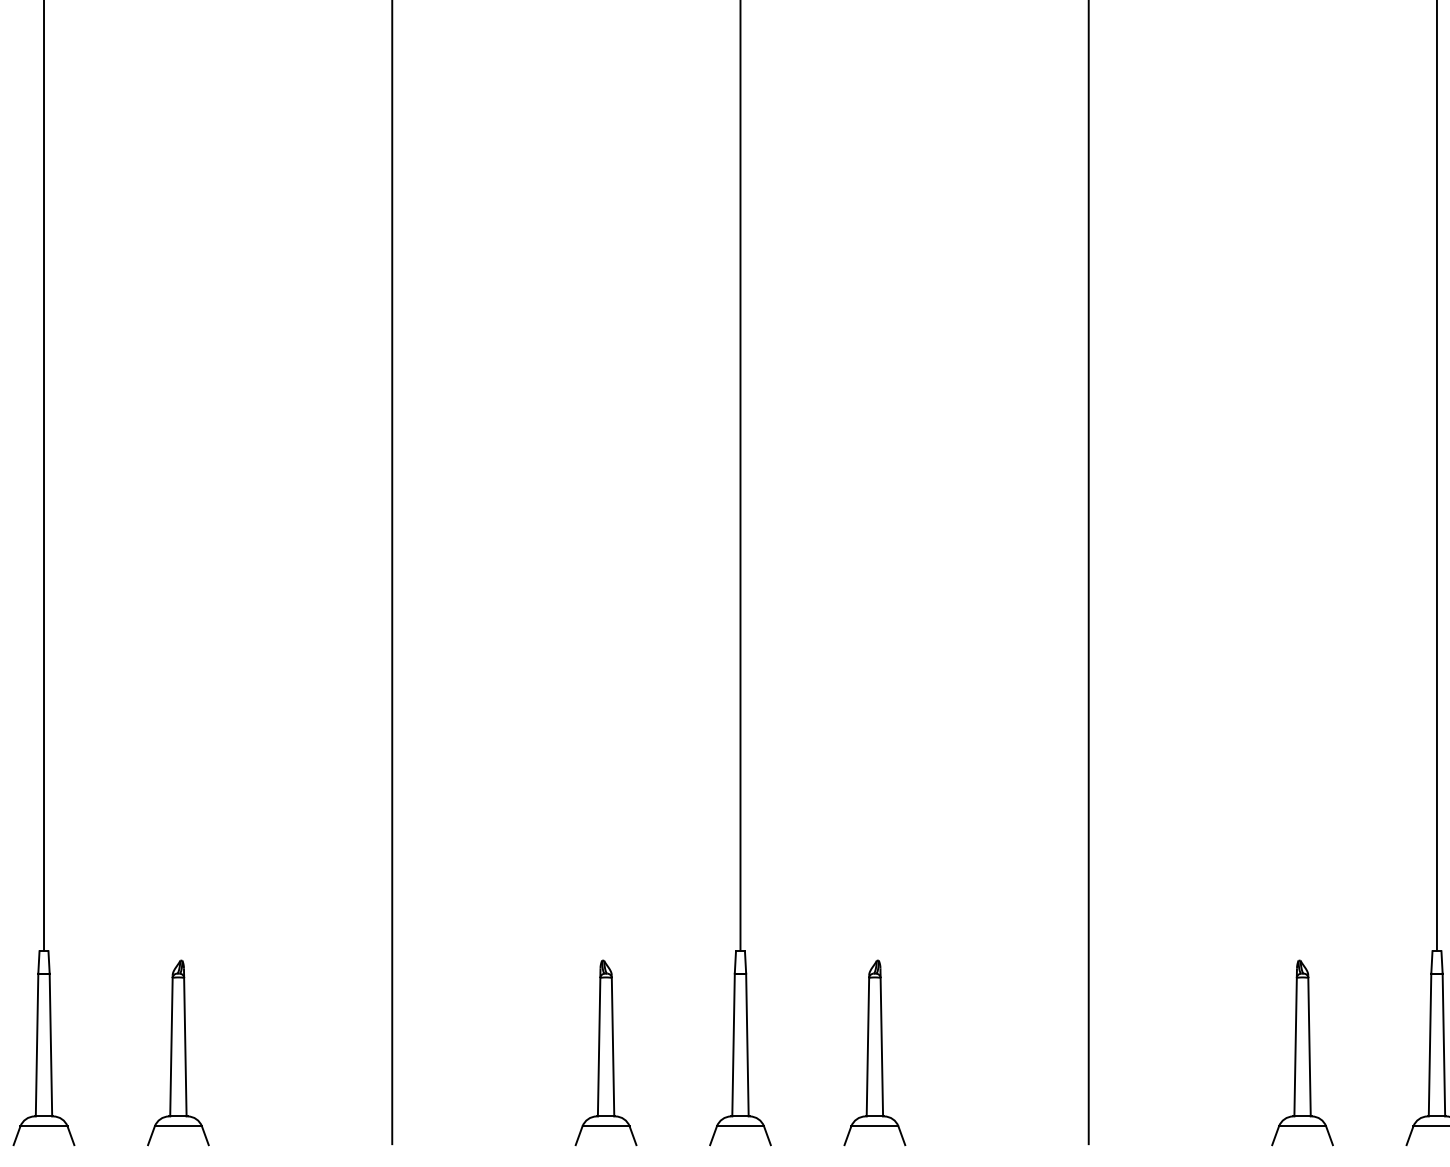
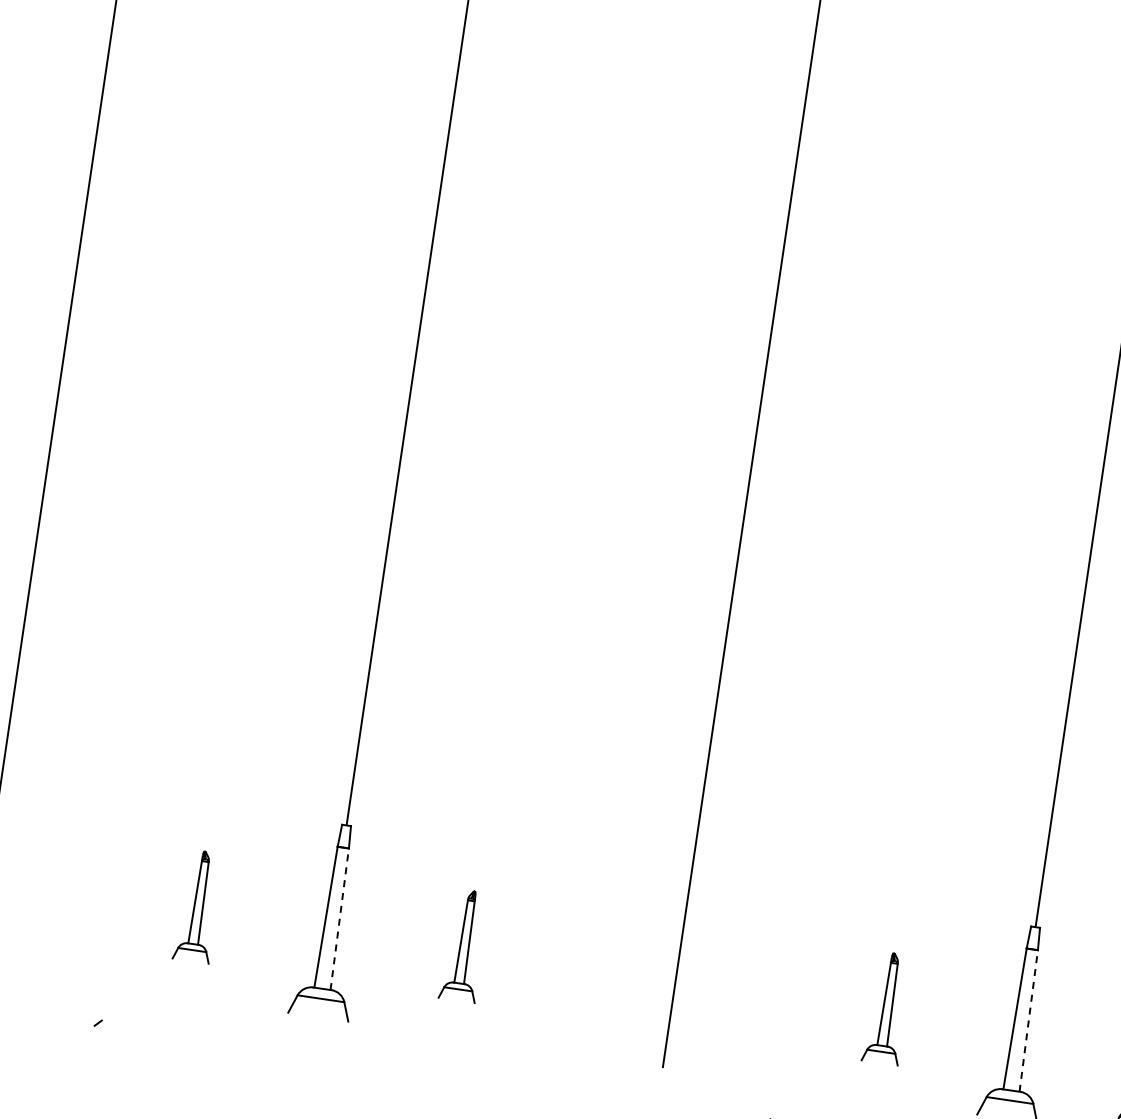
line: (747, 1044) -> (339, 918), solid -> dashed
line: (1443, 1044) -> (1028, 1020), solid -> dashed
part: (605, 1052) -> (198, 905), size x0.6
part: (874, 1052) -> (464, 945), size x0.6
part: (1302, 1052) -> (887, 1007), size x0.6

